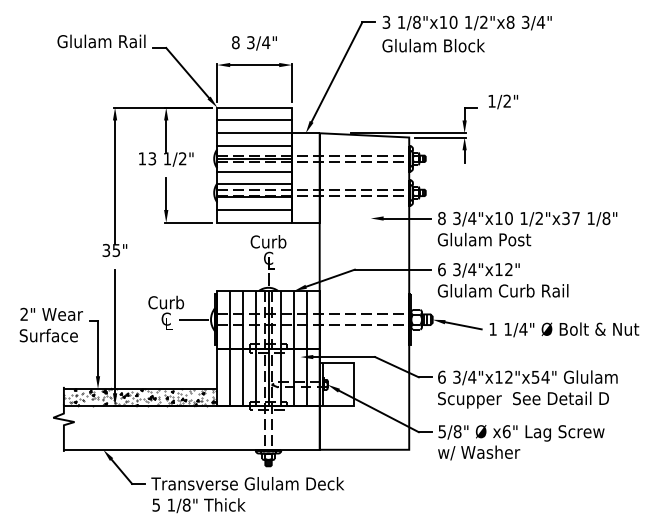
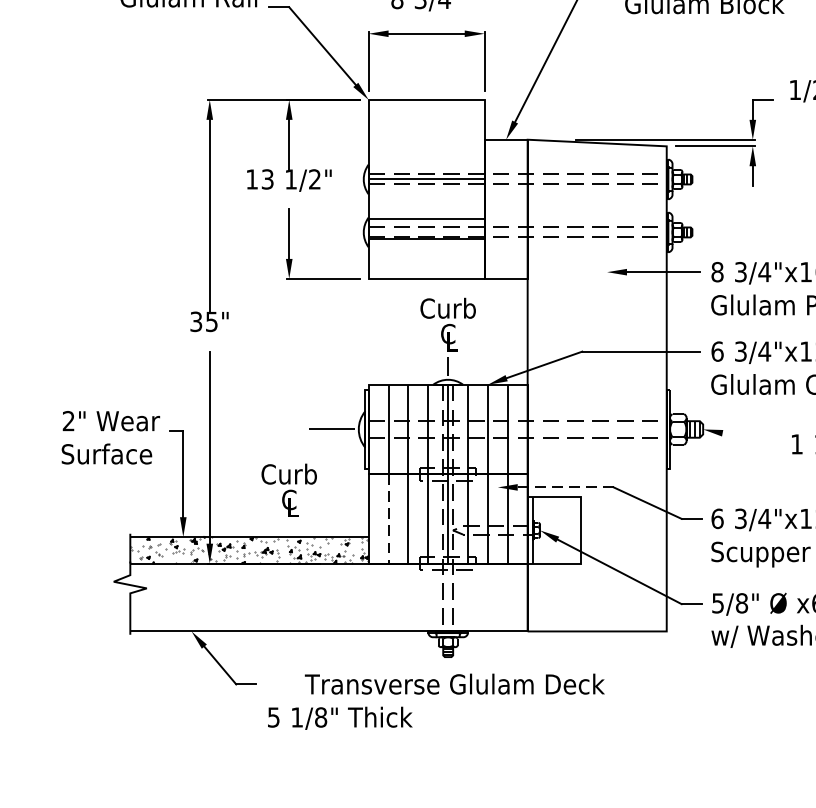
line: (254, 120) -> (426, 119), removed
line: (254, 133) -> (426, 140), removed
line: (254, 146) -> (426, 160), removed
line: (254, 171) -> (426, 199), removed
line: (254, 209) -> (426, 258), removed
text: (166, 312) -> (289, 489), moved
line: (463, 325) -> (751, 438), removed
line: (344, 357) -> (566, 488), solid -> dashed
line: (230, 377) -> (389, 519), solid -> dashed
text: (247, 483) -> (454, 683), moved

